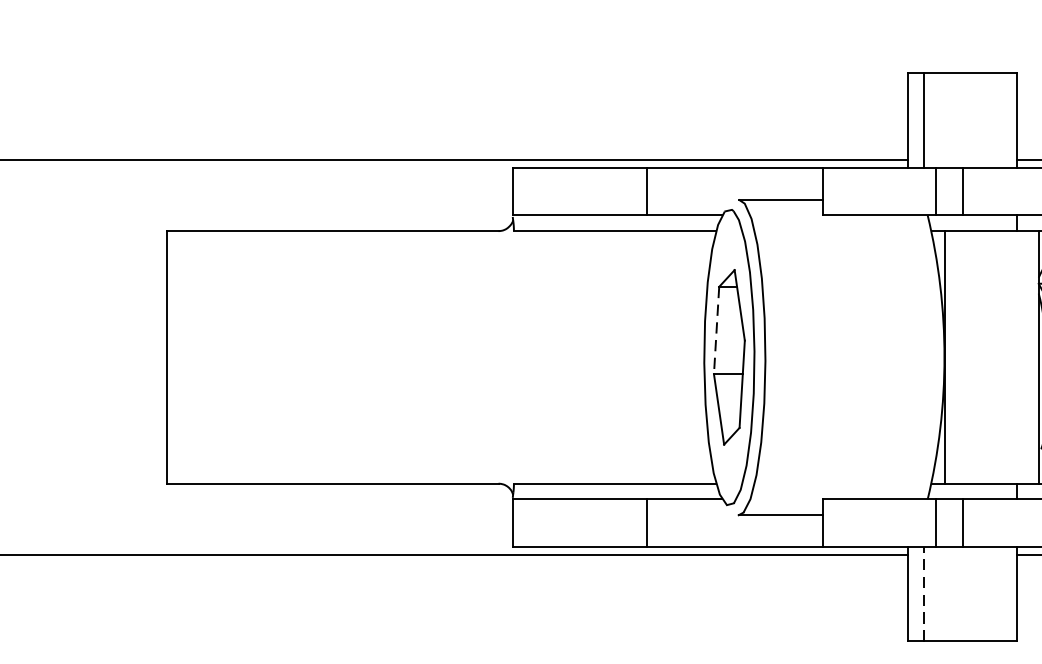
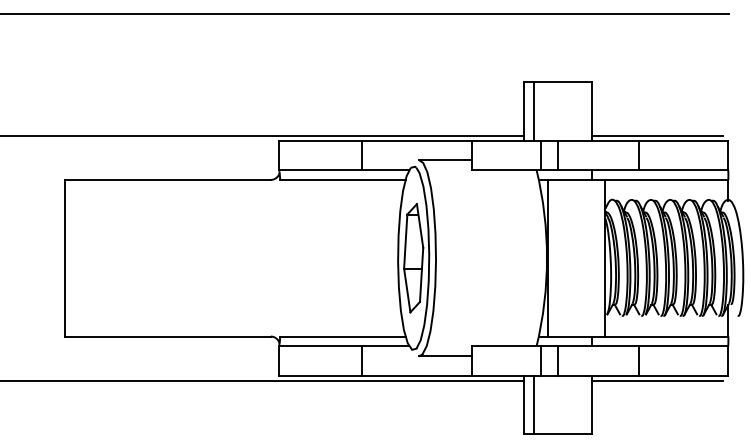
line: (716, 332) -> (405, 242), dashed -> solid
line: (924, 593) -> (534, 404), dashed -> solid

